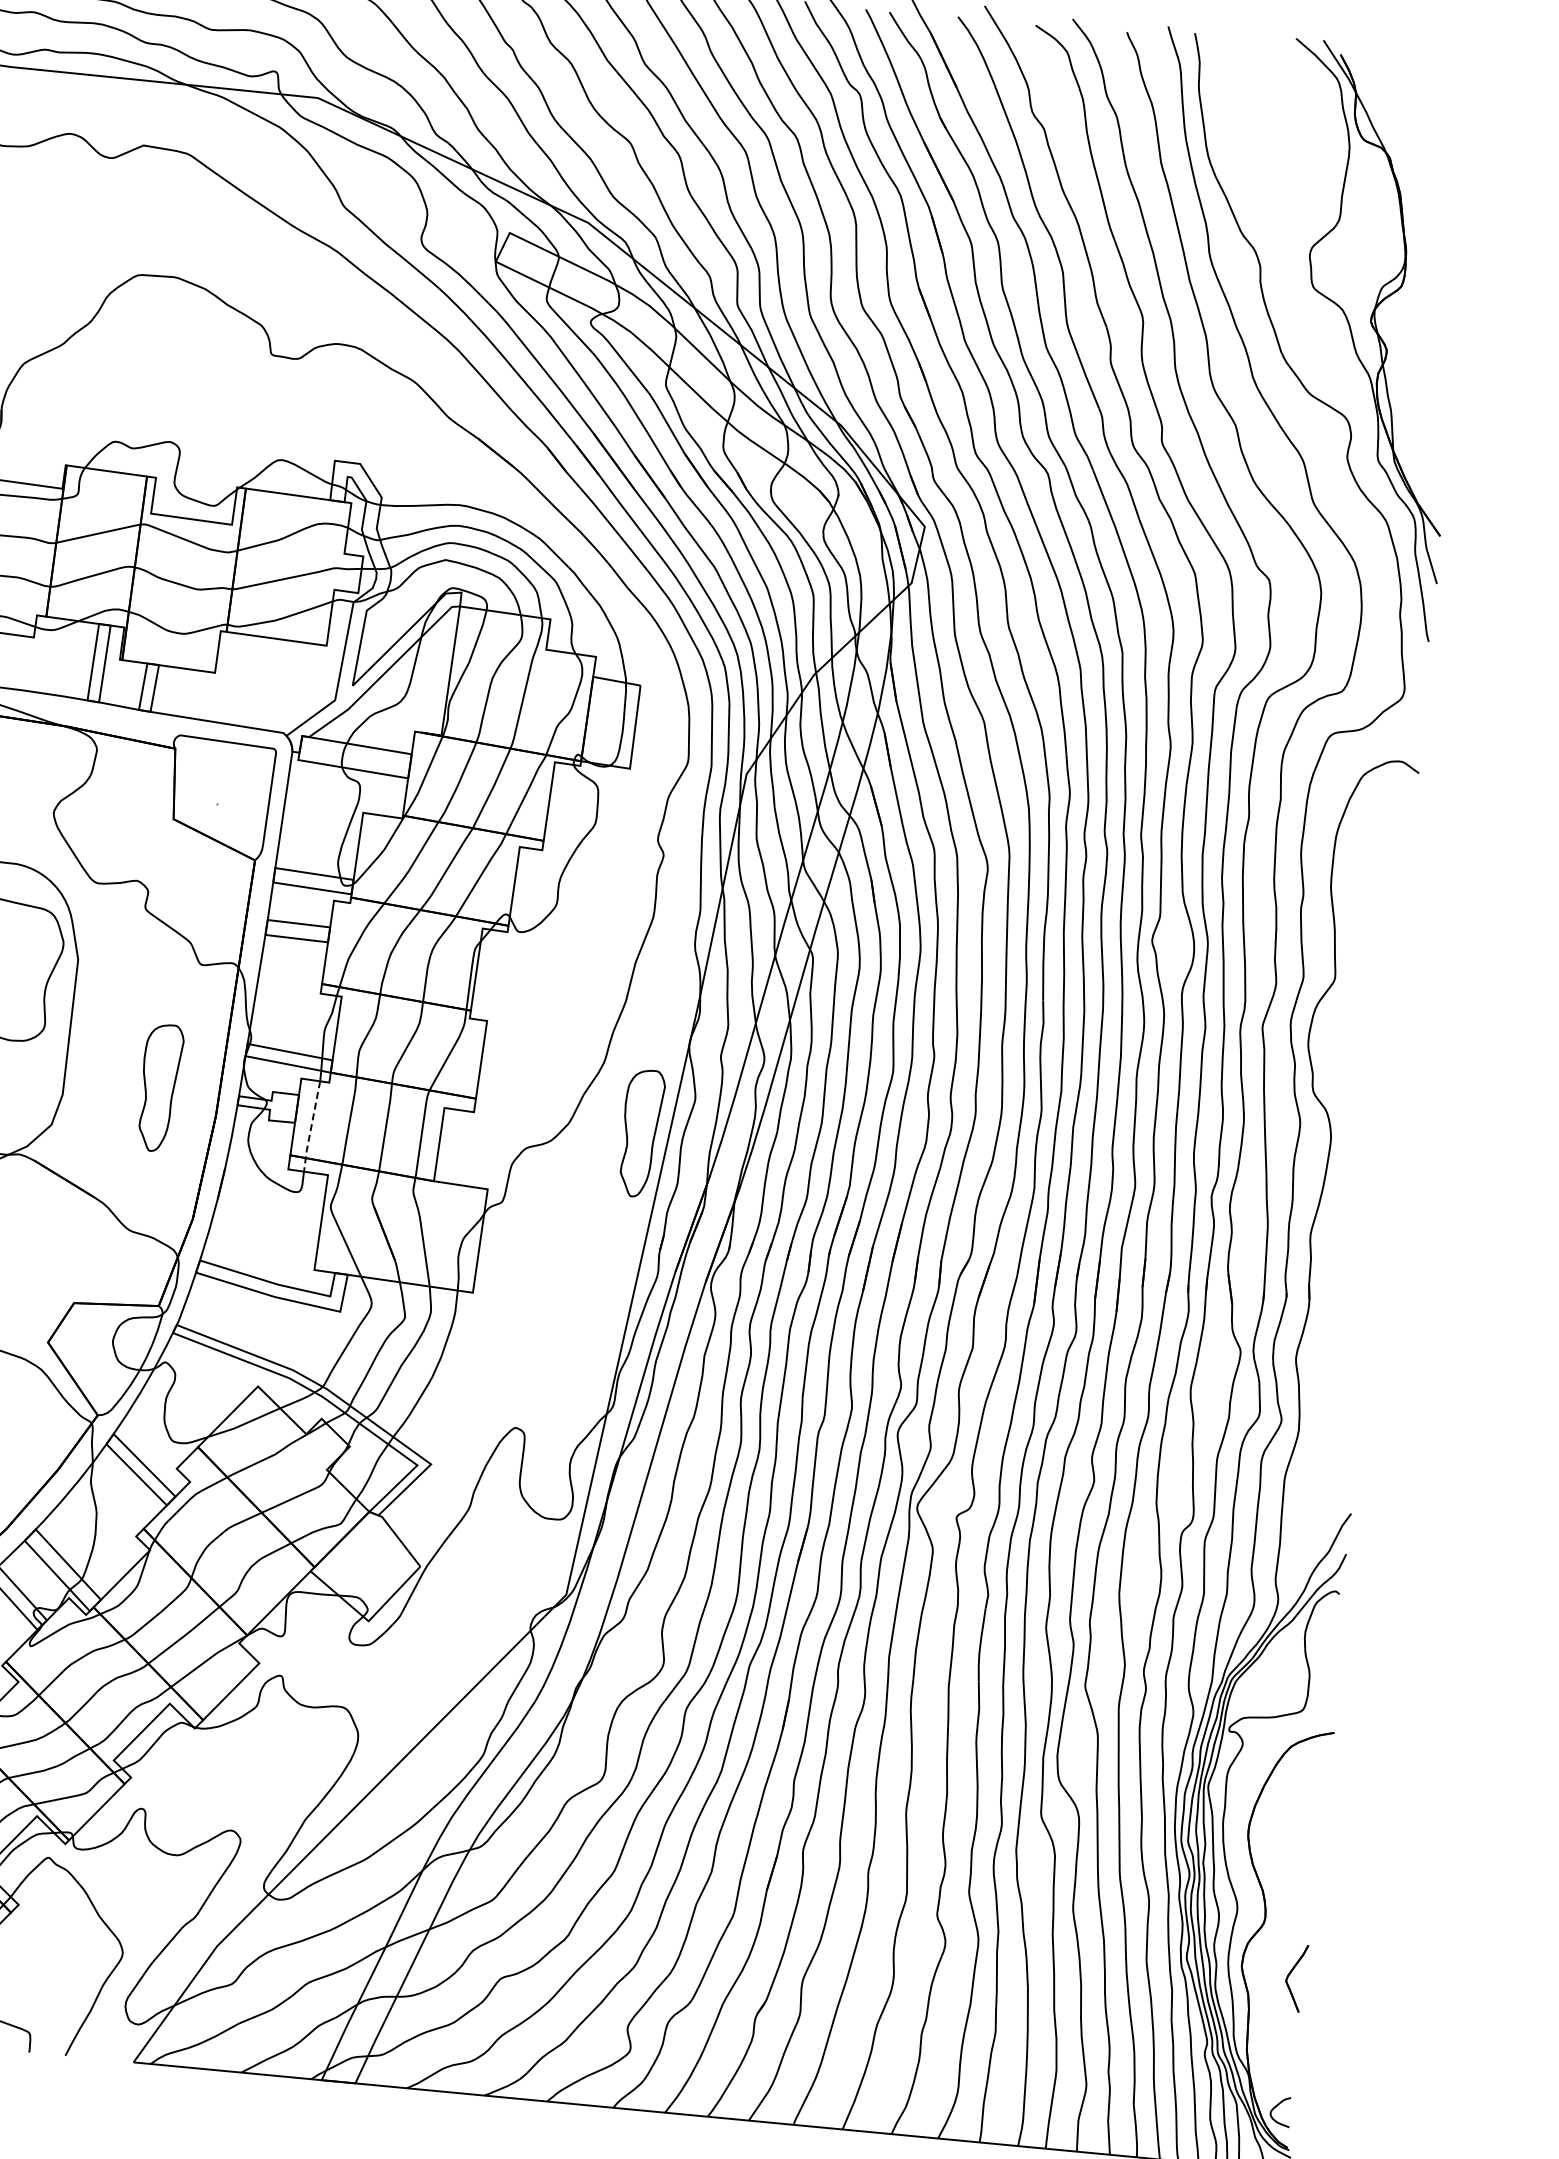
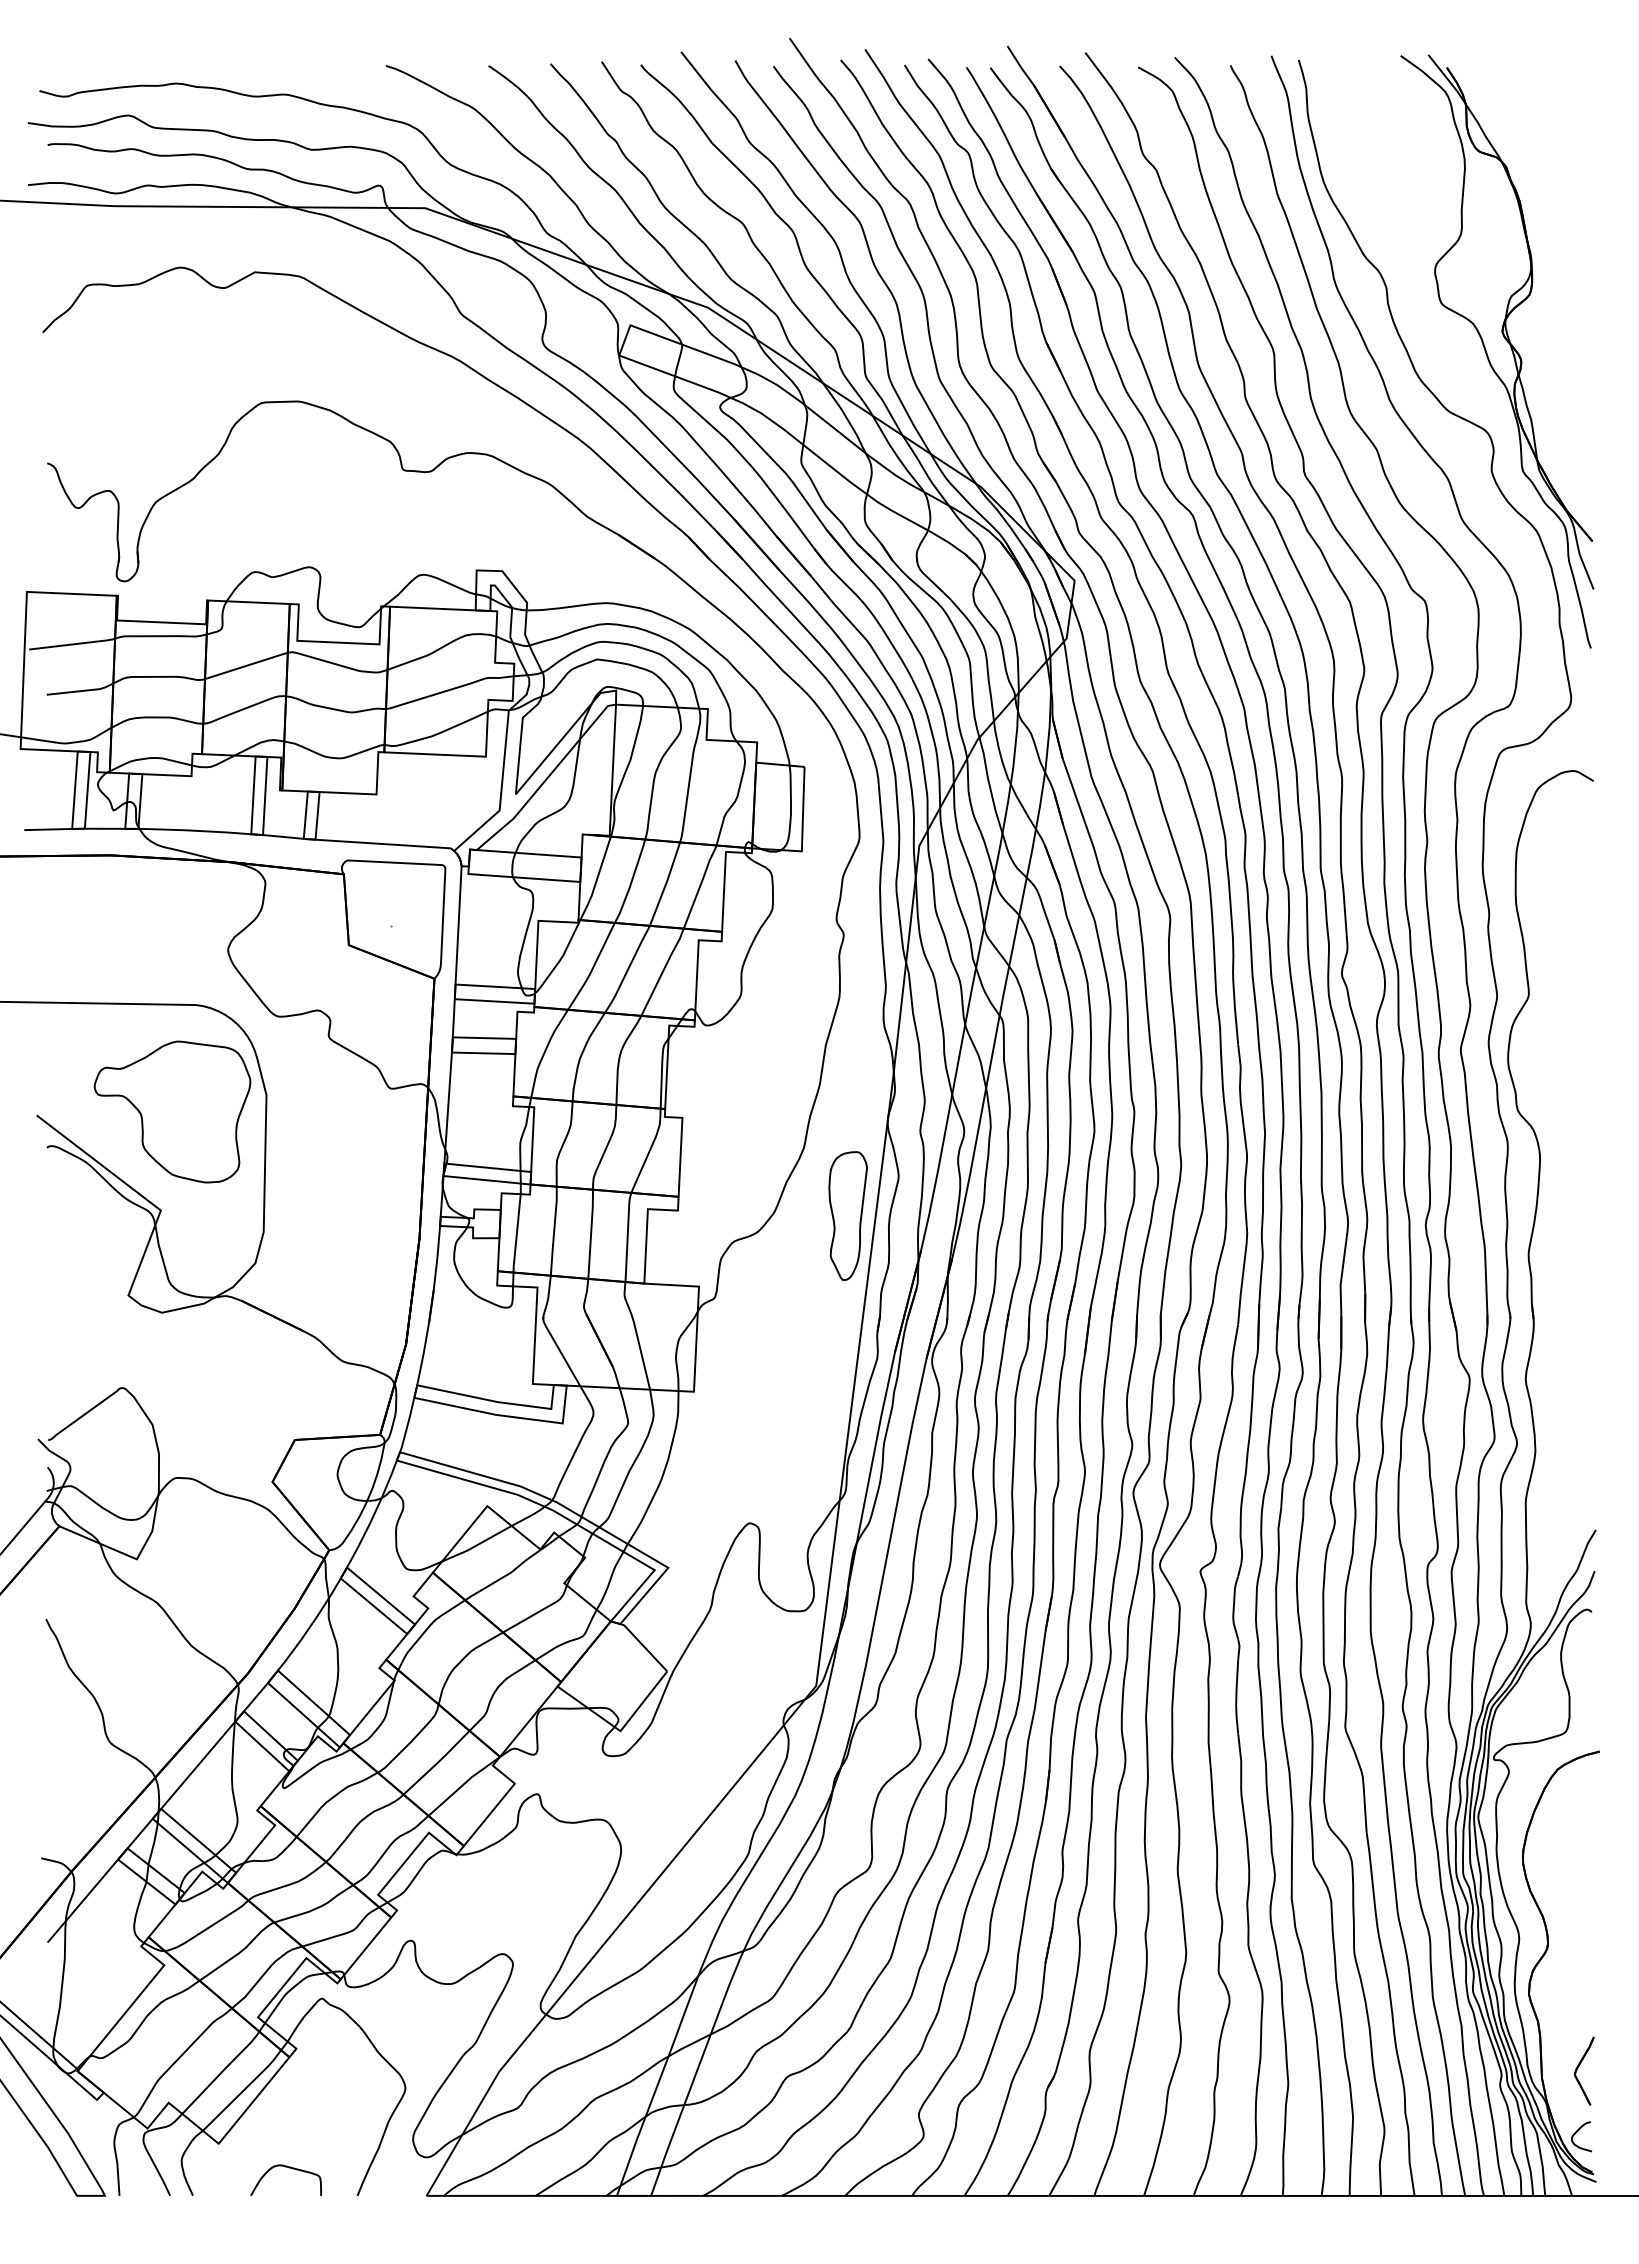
part: (159, 1087) -> (360, 1215), removed
line: (311, 1126) -> (516, 1240), dashed -> solid
part: (1290, 1974) -> (1578, 2068), moved

